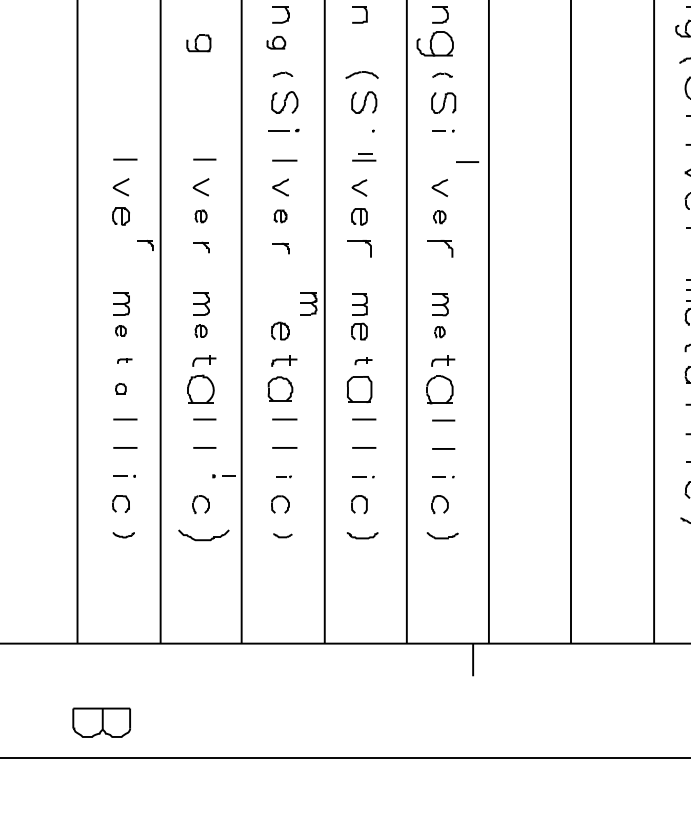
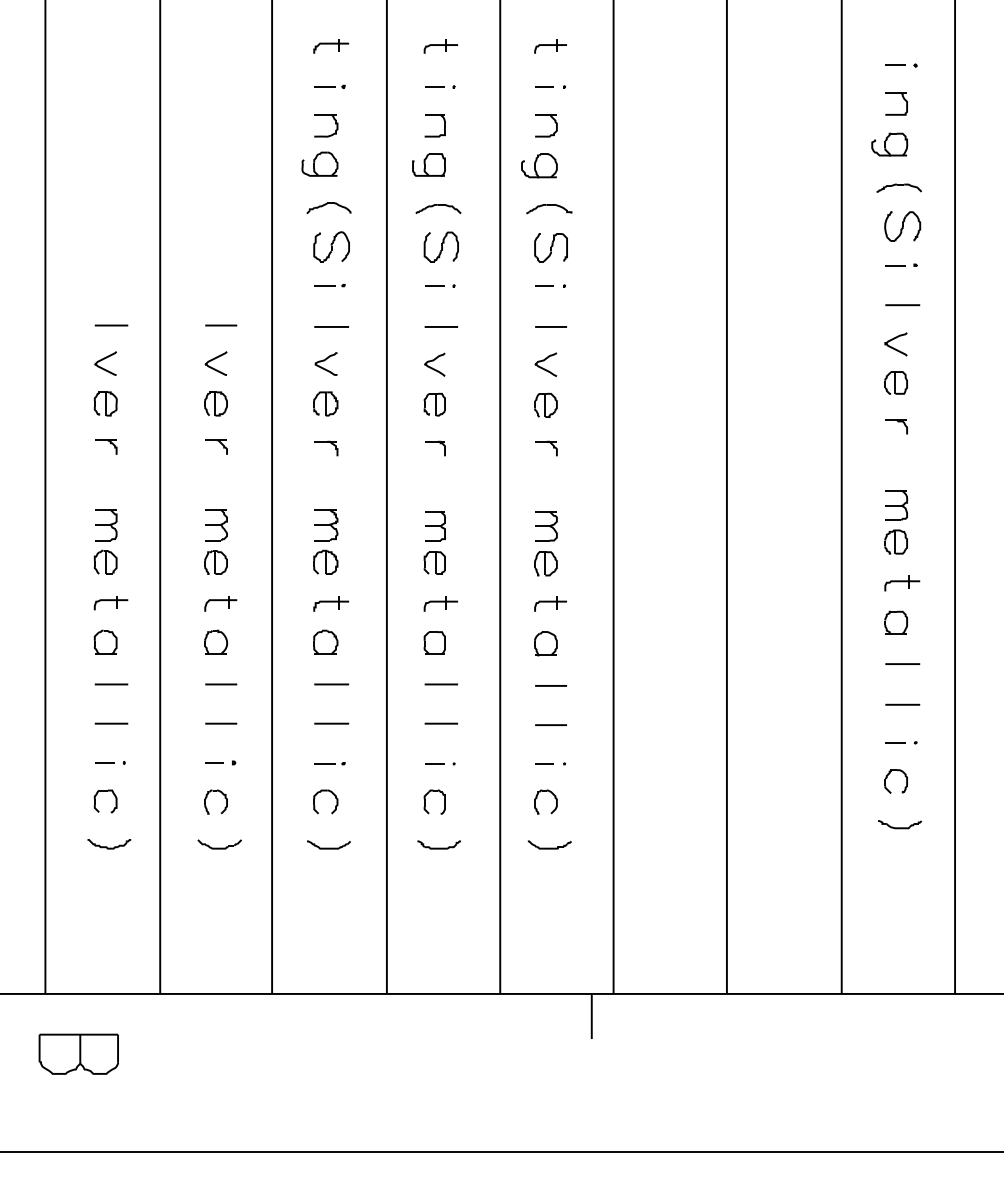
part: (275, 42) -> (319, 163), size x1.43
part: (198, 43) -> (428, 164), moved
part: (435, 43) -> (539, 165), size x0.71
part: (282, 74) -> (328, 207), size x1.67
part: (442, 75) -> (549, 209), size x1.67
part: (283, 130) -> (329, 285), size x0.71
line: (365, 153) -> (434, 285), moved
line: (467, 161) -> (550, 326), moved
part: (200, 216) -> (215, 403), size x1.43
part: (280, 216) -> (325, 403), size x1.43
part: (439, 216) -> (545, 404), size x1.43
part: (145, 245) -> (106, 446), moved
part: (359, 248) -> (435, 448), size x0.62
part: (440, 248) -> (546, 448), size x0.62
part: (308, 303) -> (326, 525), moved
part: (121, 330) -> (105, 561), size x1.67
part: (200, 331) -> (215, 562), size x1.43
part: (439, 331) -> (545, 563), size x1.67
part: (124, 360) -> (110, 603), size x1.67
part: (363, 360) -> (440, 603), size x1.43
part: (121, 388) -> (105, 641), size x1.67
part: (201, 388) -> (216, 641), size x0.62
part: (280, 388) -> (325, 641), size x0.71
part: (359, 389) -> (434, 642), size x0.62
part: (439, 389) -> (545, 643), size x0.62
line: (228, 476) -> (214, 762), moved
part: (283, 476) -> (329, 763), size x1.43
part: (123, 535) -> (109, 844), size x1.43
part: (203, 535) -> (219, 844), size x0.62
part: (282, 535) -> (328, 844), size x1.67
part: (101, 722) -> (78, 1053), moved

